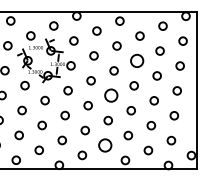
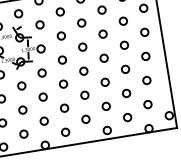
circle: (136, 60) -> (102, 33), size x0.62
circle: (110, 95) -> (83, 71), size x0.62
circle: (105, 145) -> (86, 119), size x0.62

